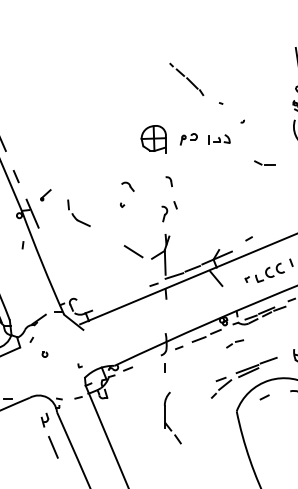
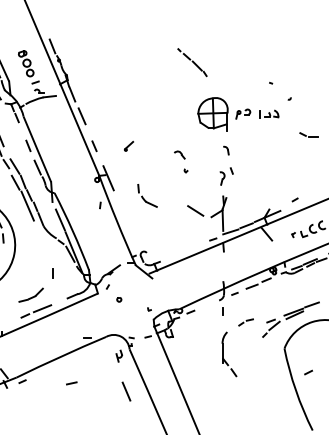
part: (186, 79) -> (192, 62), moved
part: (153, 138) -> (212, 113), size x1.4
part: (127, 186) -> (179, 154), moved
part: (45, 194) -> (128, 145), moved
part: (78, 212) -> (147, 195), moved
part: (234, 343) -> (245, 322), moved
line: (264, 397) -> (308, 372), moved
line: (53, 447) -> (126, 391), moved

